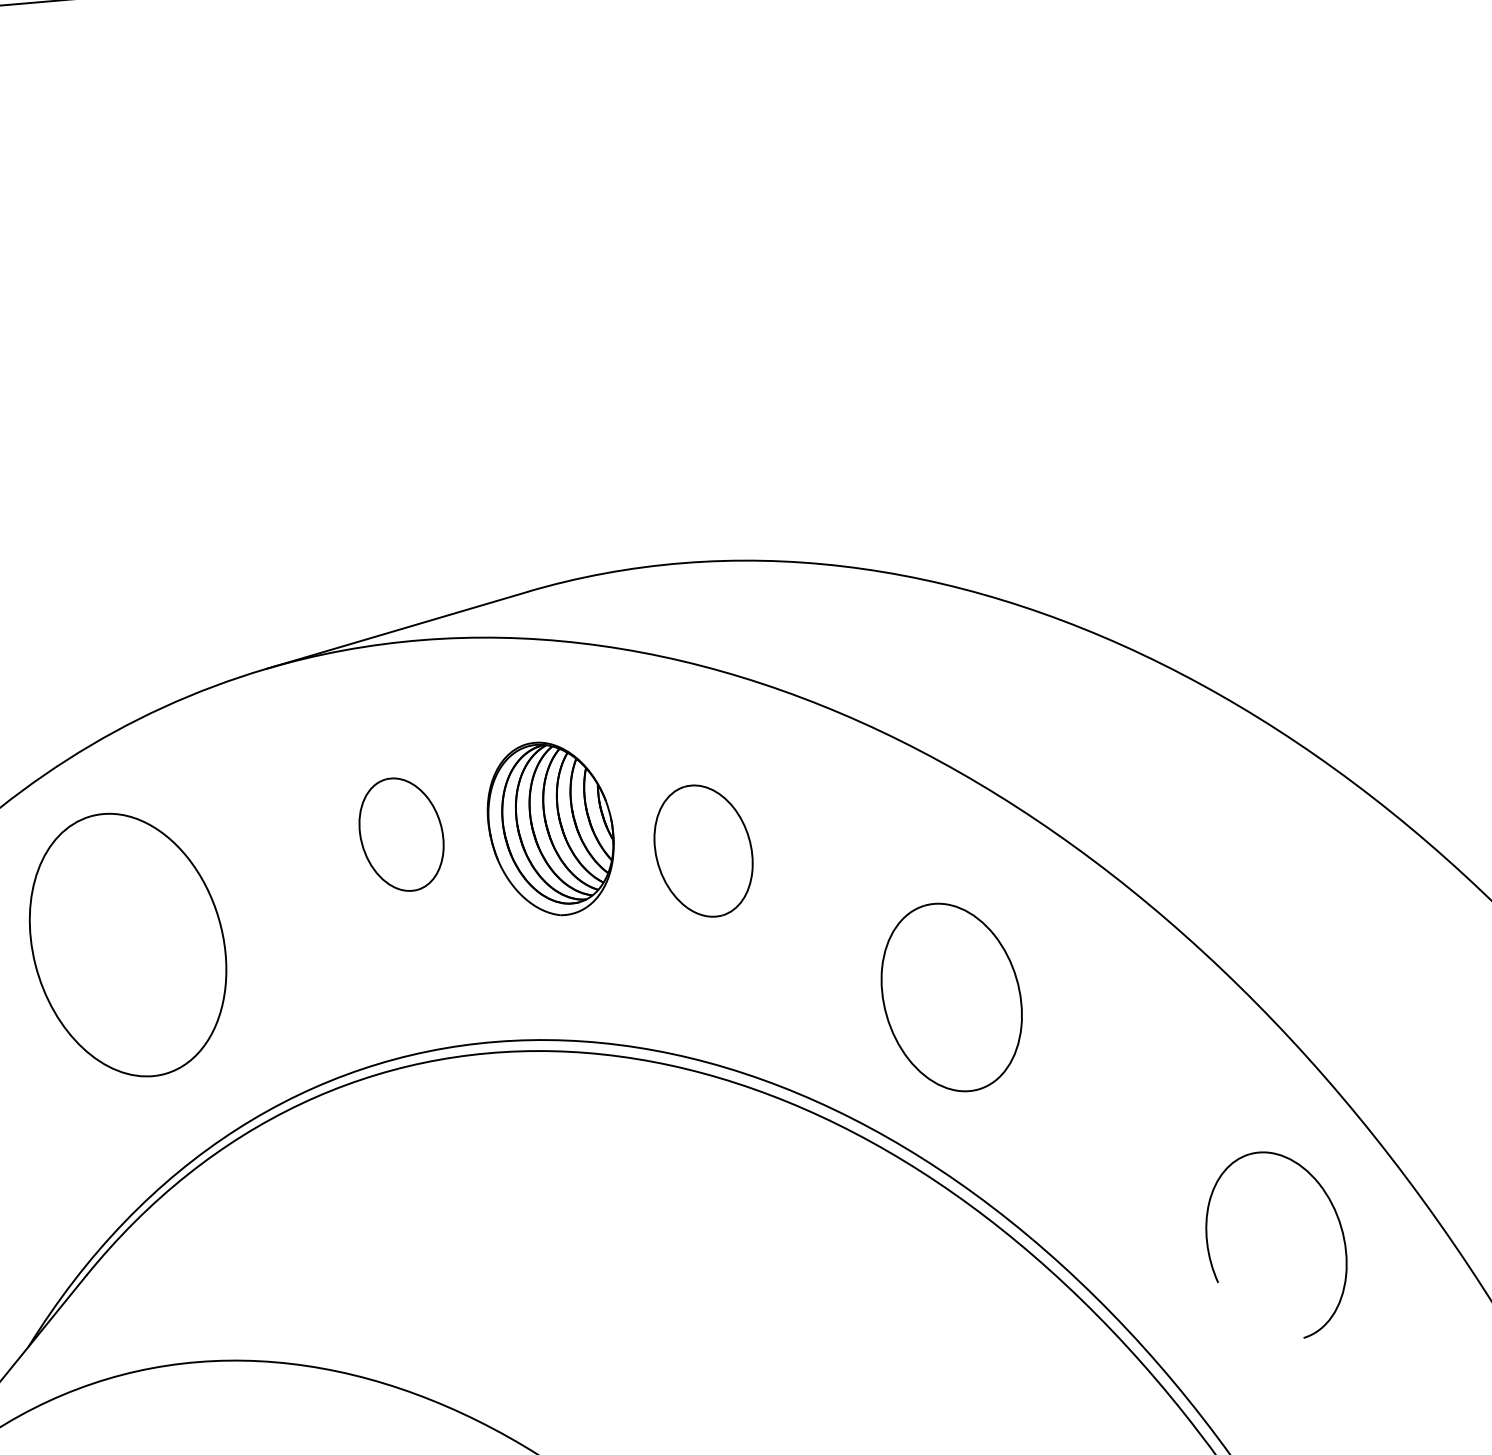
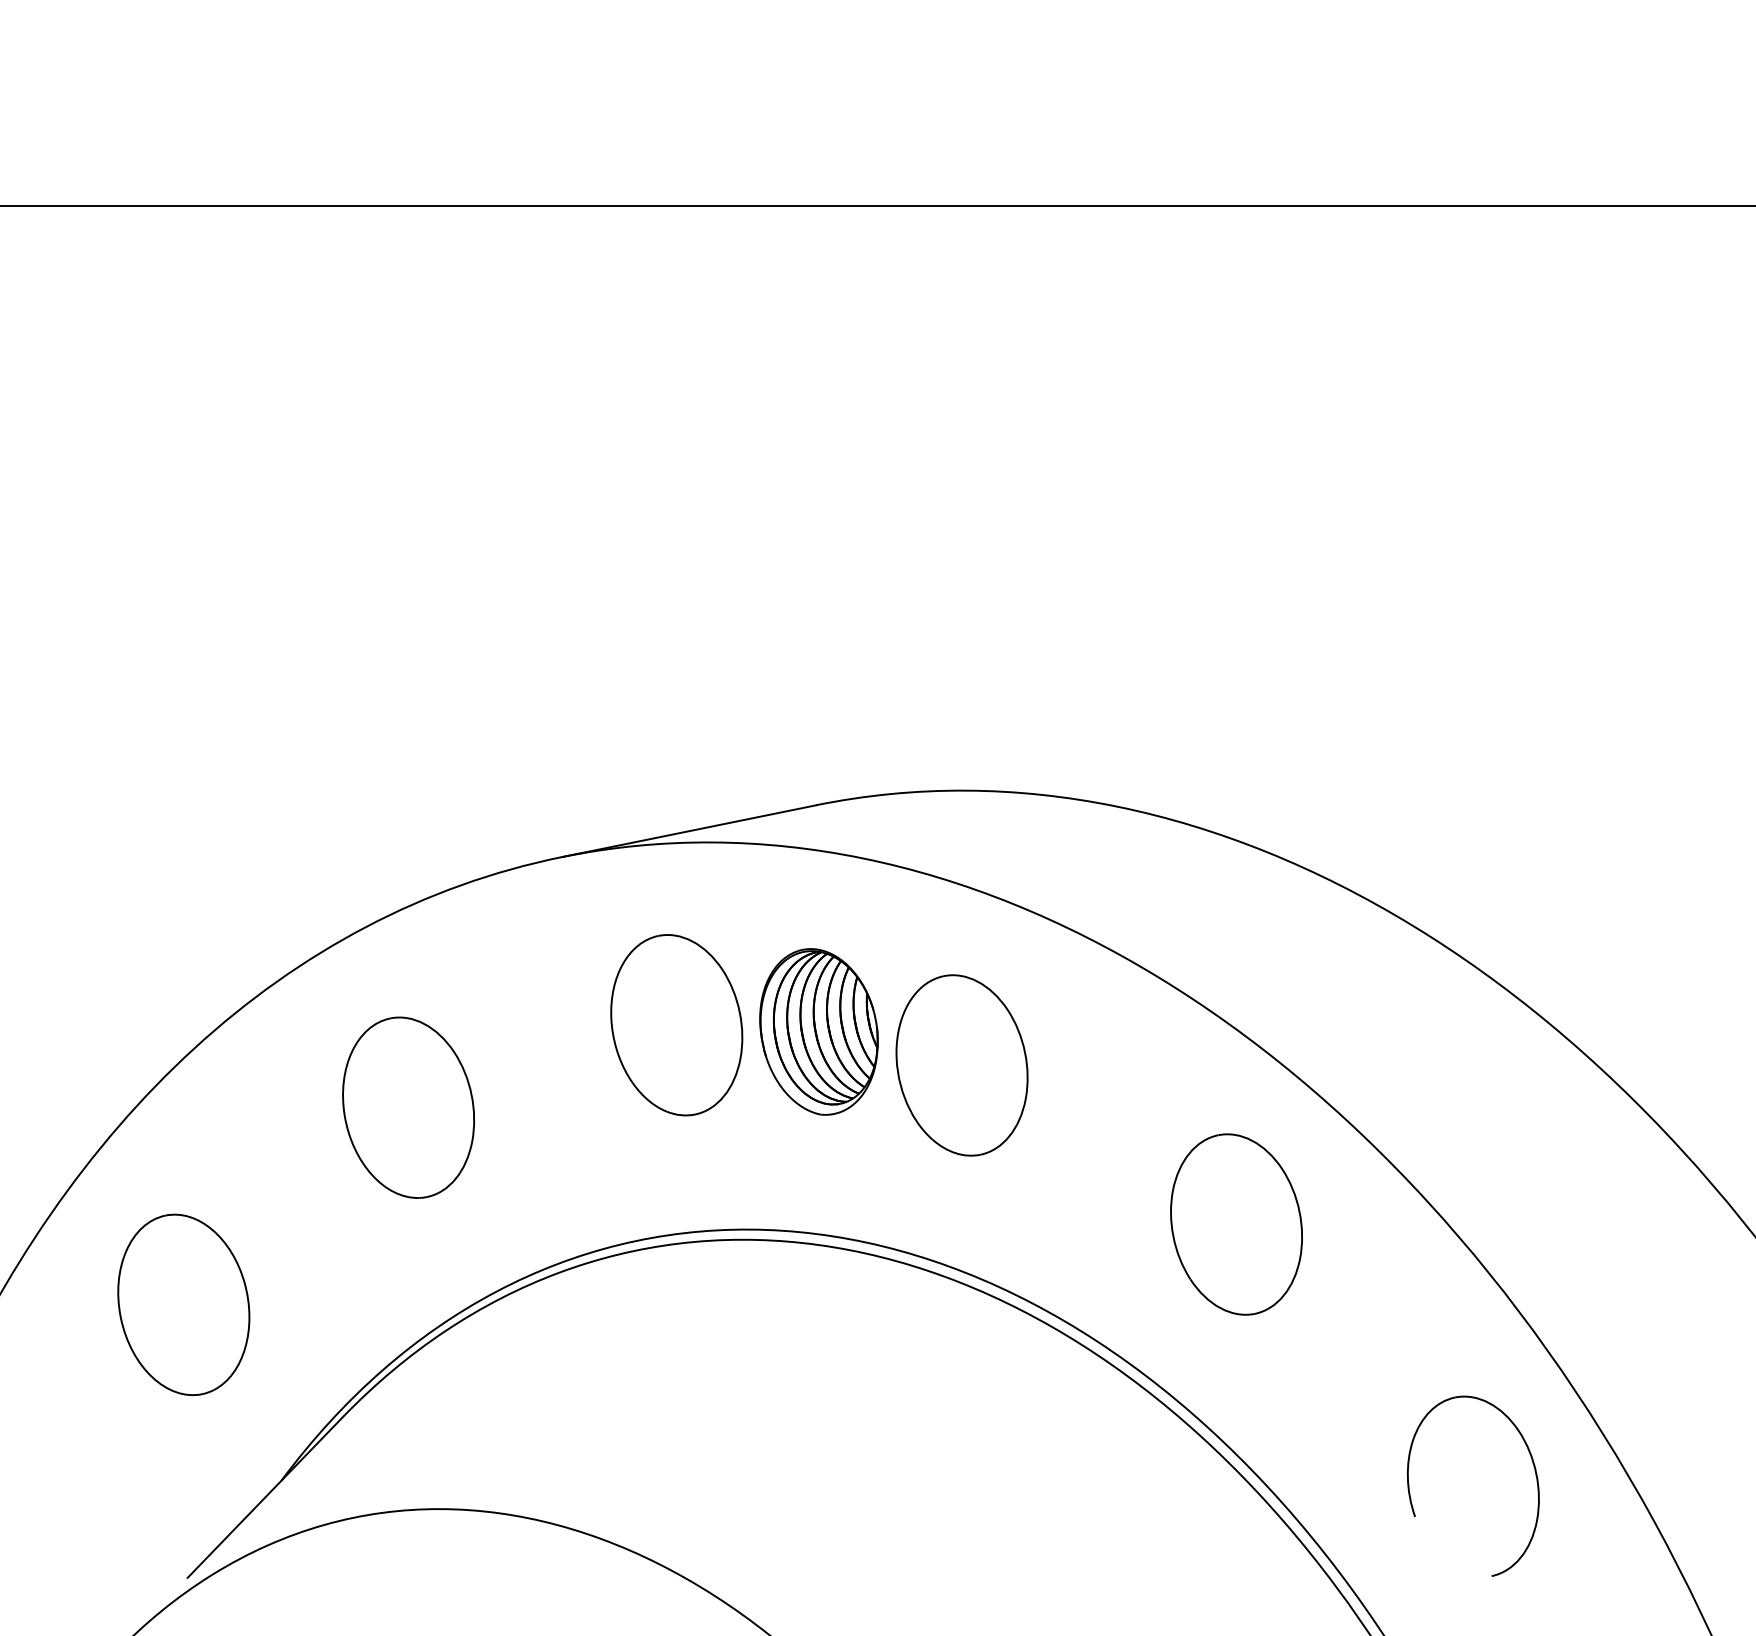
part: (401, 834) -> (676, 1025), size x1.67
part: (703, 851) -> (961, 1065), size x1.43
part: (128, 944) -> (408, 1107), size x0.71
part: (951, 997) -> (1236, 1224), moved

